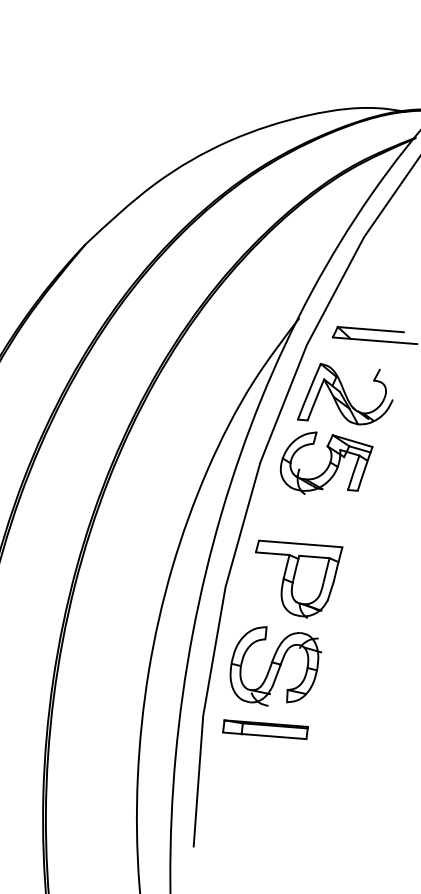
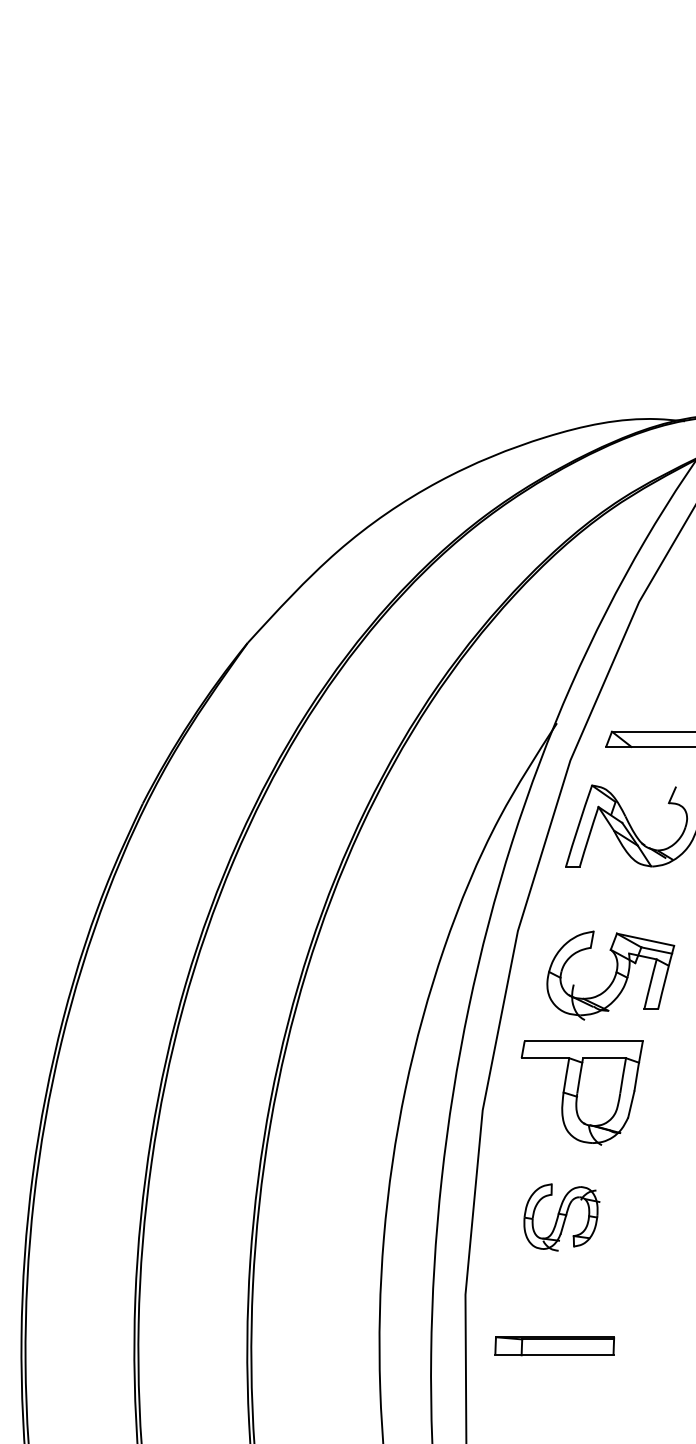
part: (325, 464) -> (610, 975), moved
part: (275, 667) -> (561, 1217), size x0.6
part: (265, 730) -> (554, 1346), moved

